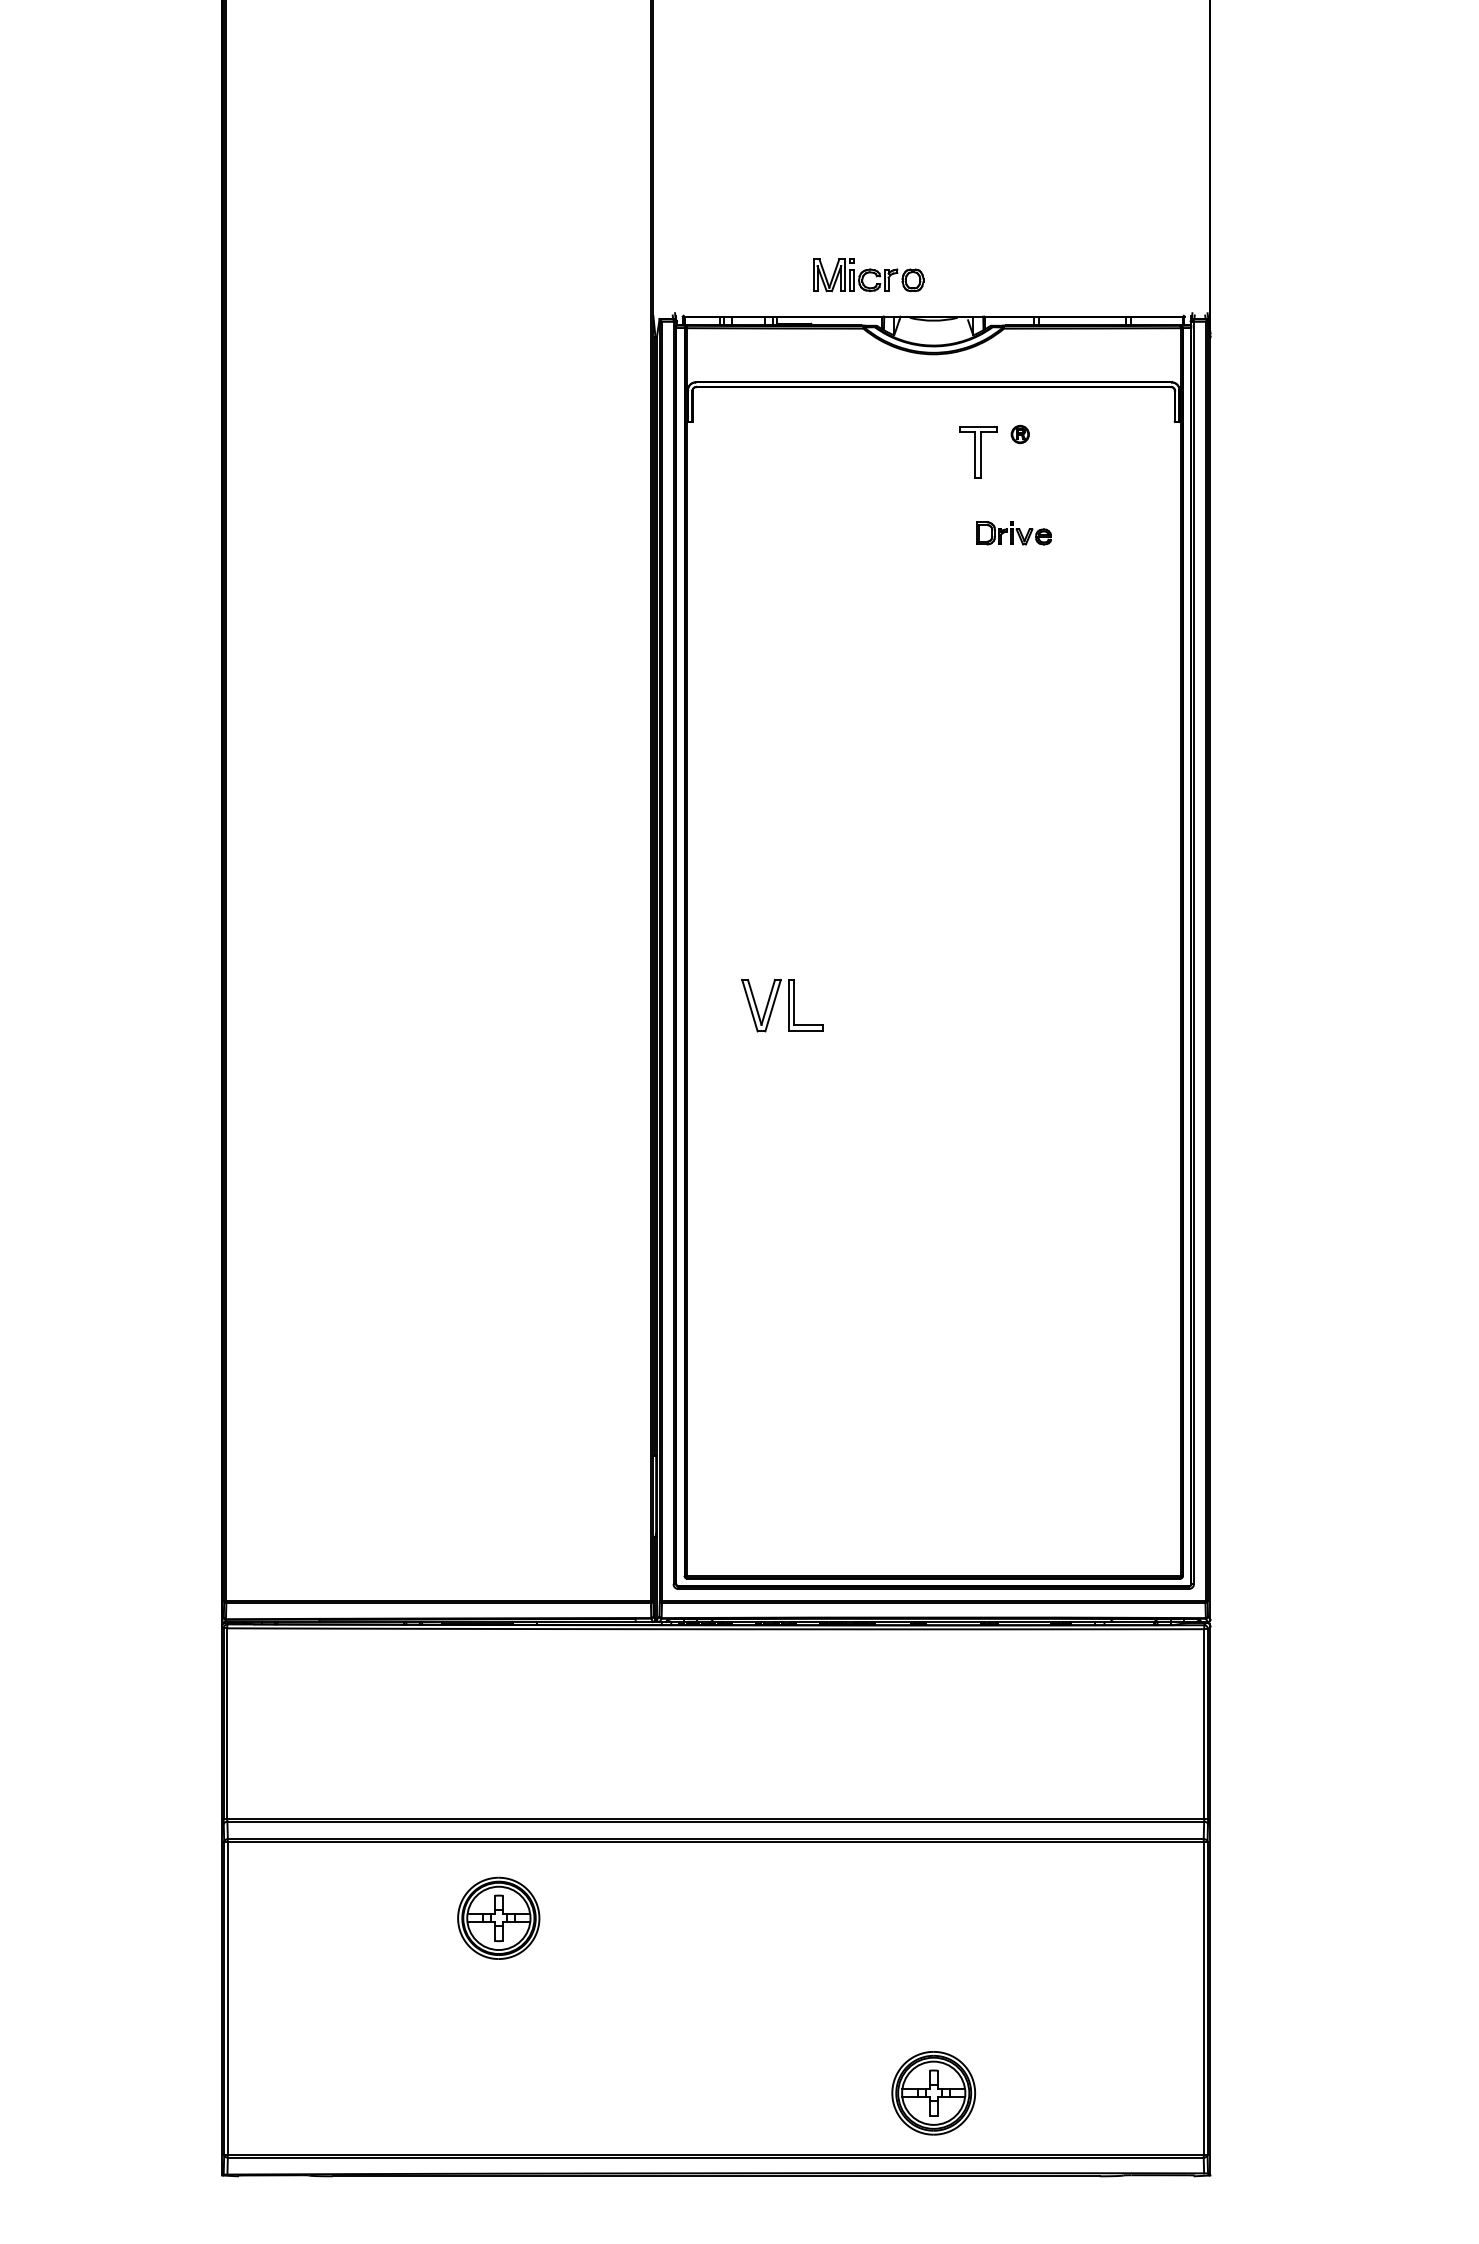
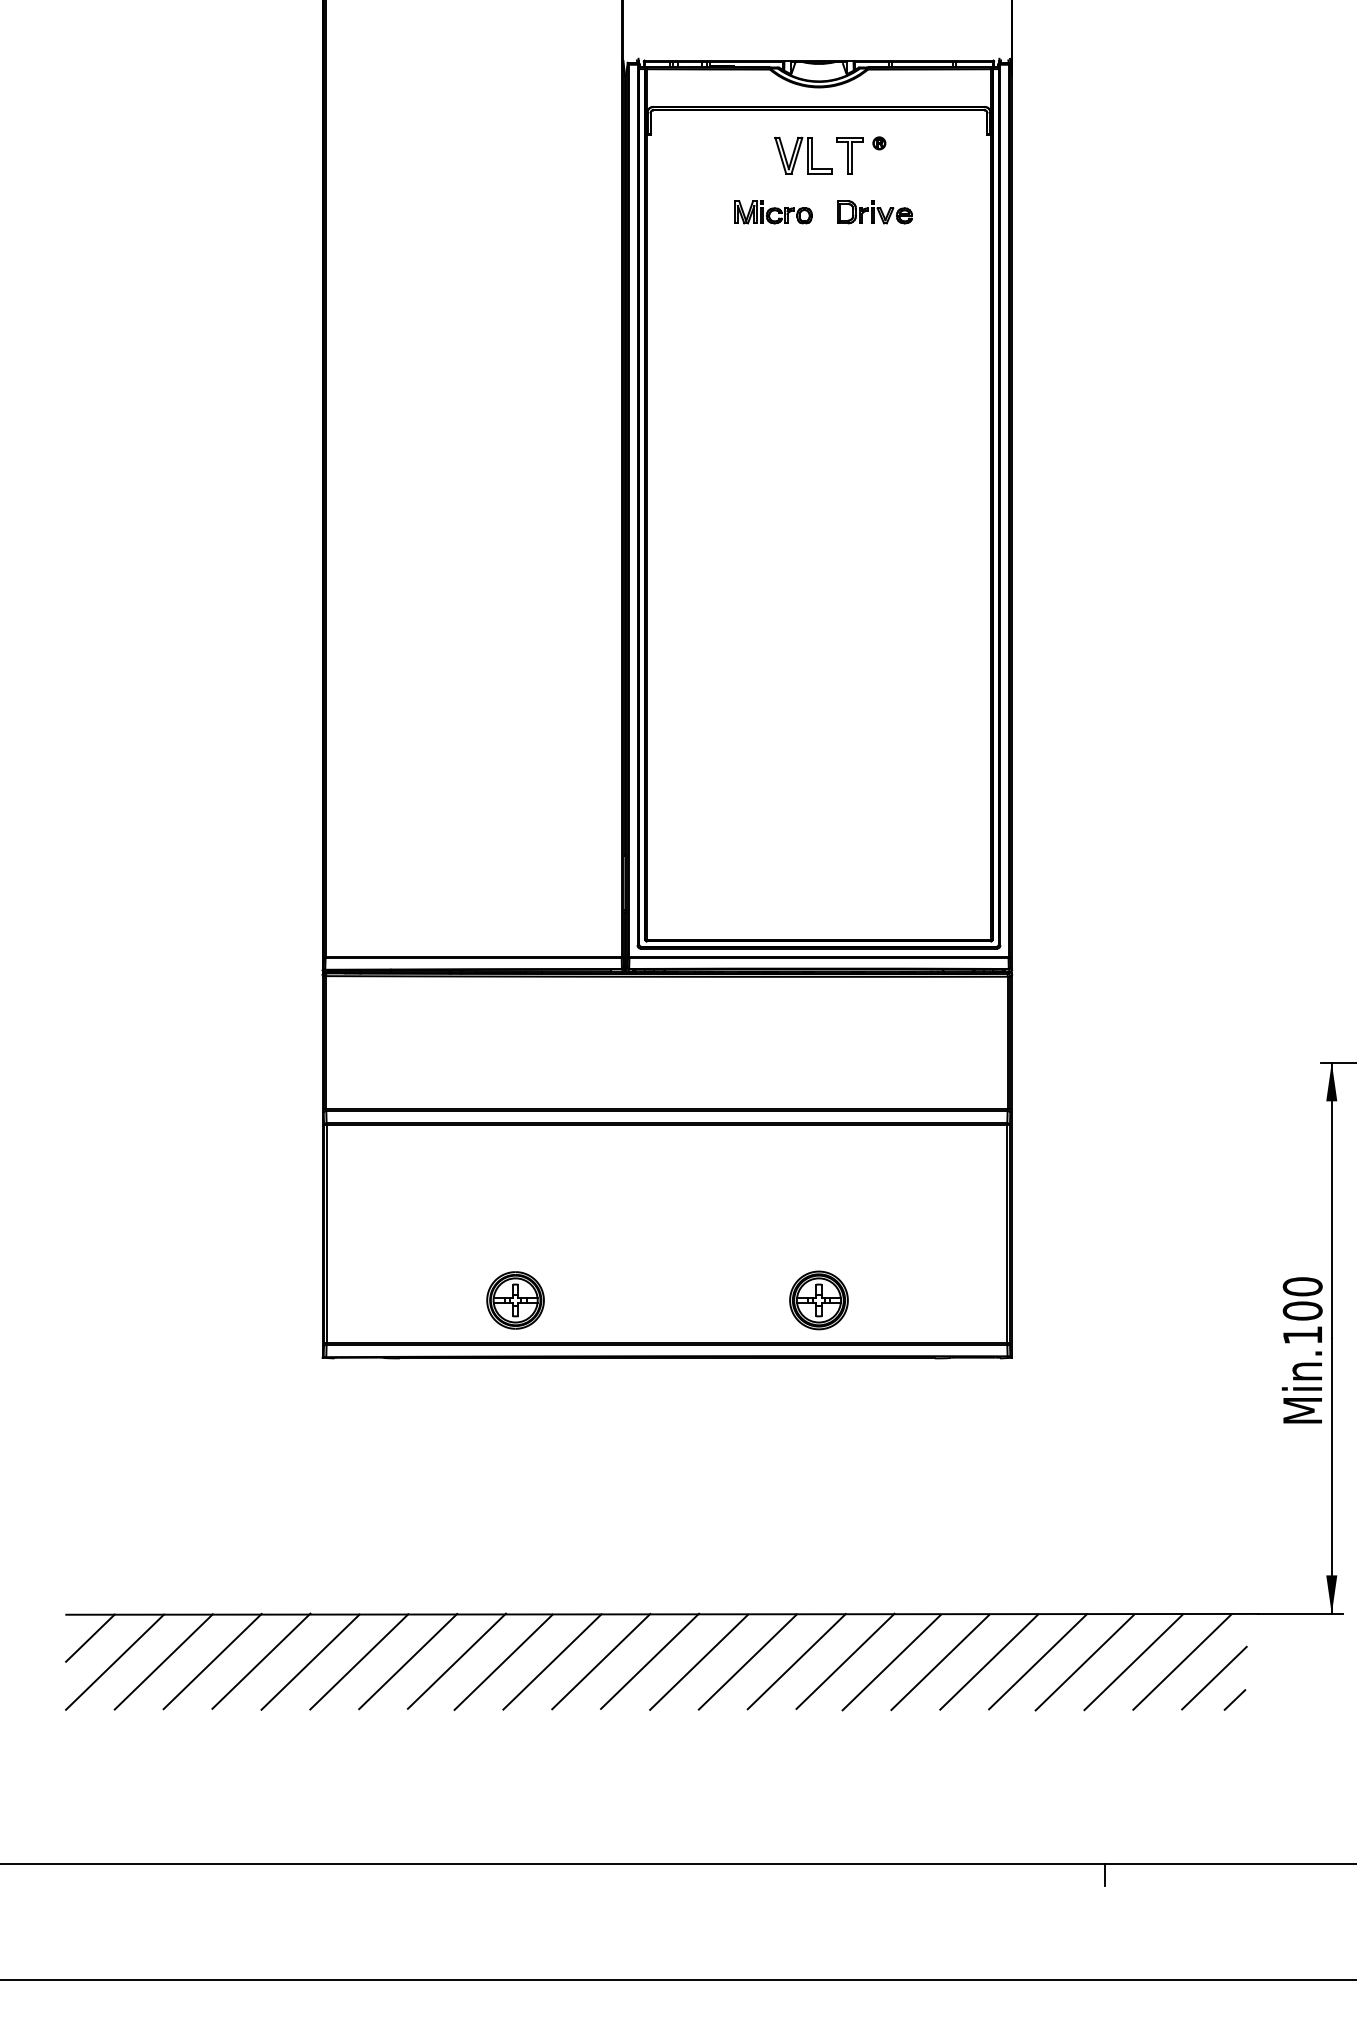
part: (868, 275) -> (773, 212), moved
part: (1013, 533) -> (874, 212), size x1.43
part: (782, 1005) -> (803, 155), moved
part: (498, 1918) -> (515, 1300), moved

